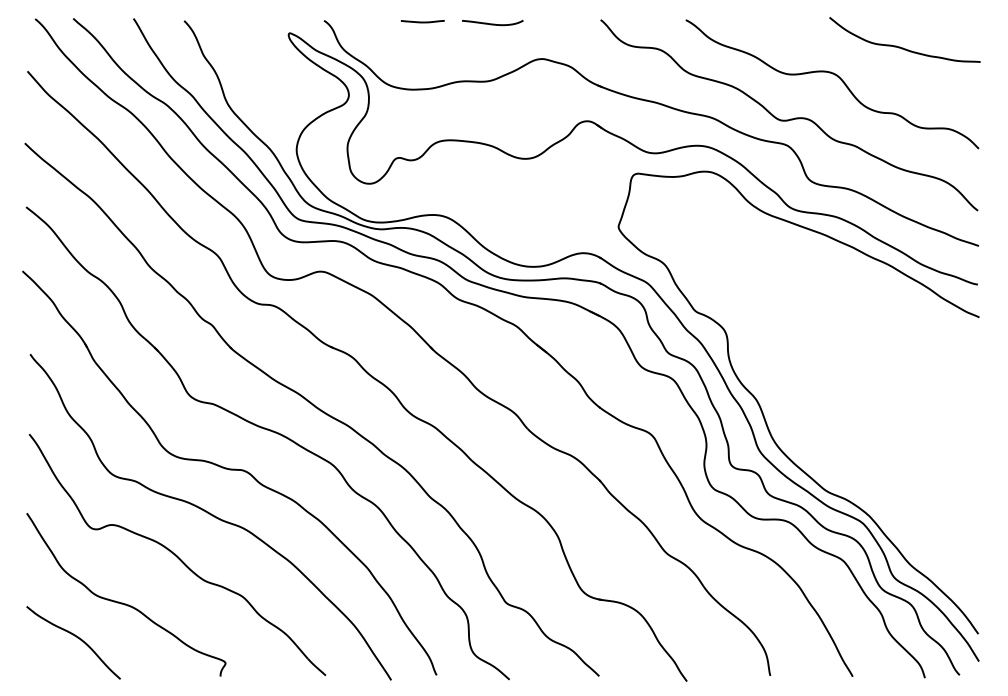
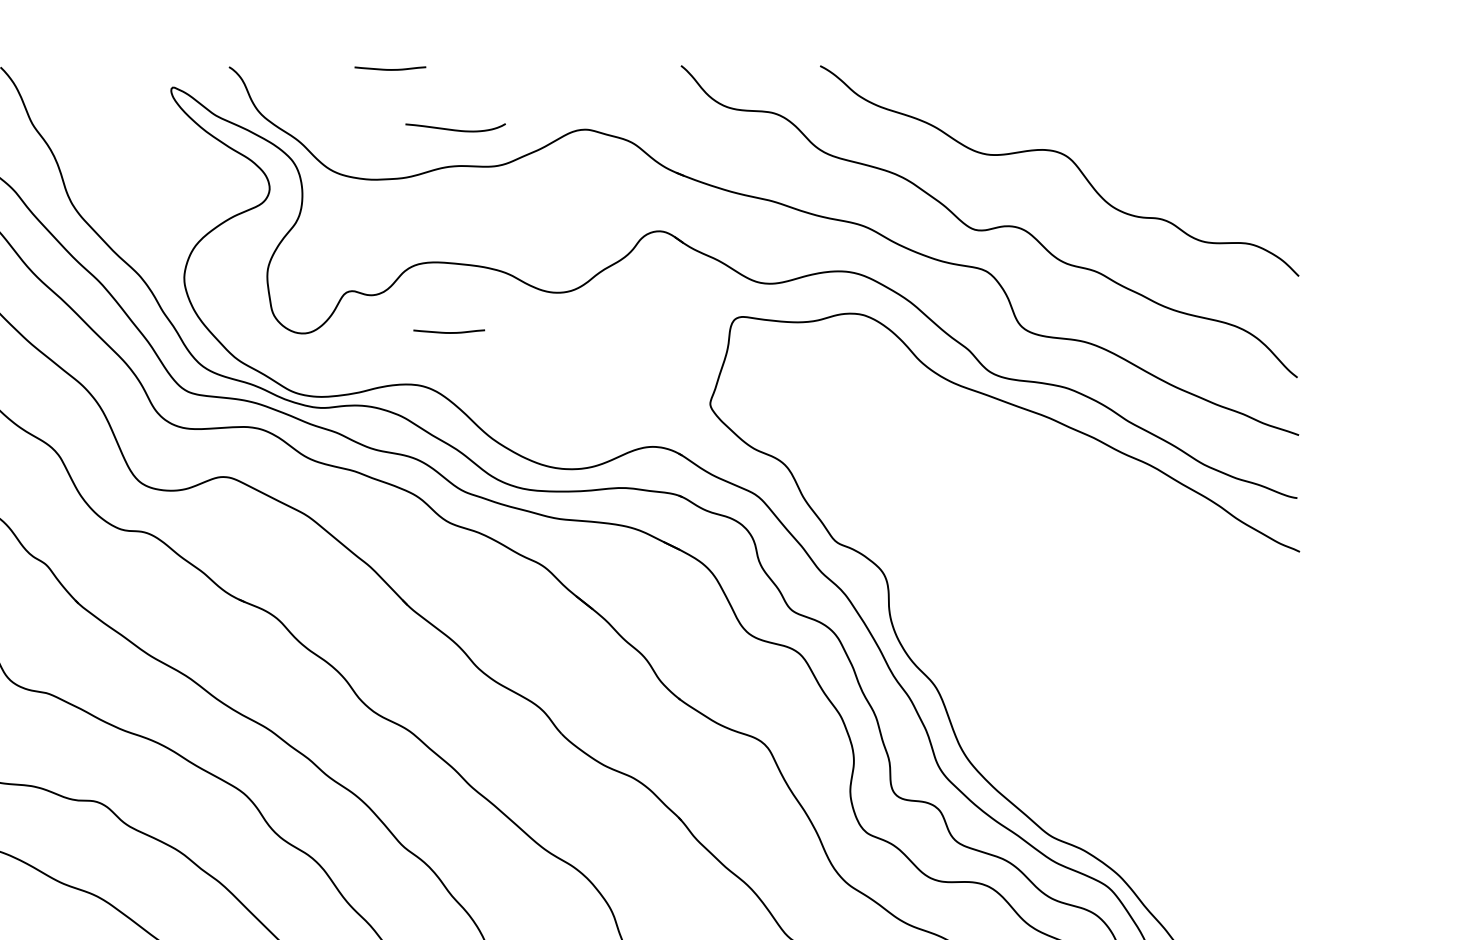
curve: (492, 23) -> (455, 128), moved
curve: (900, 46) -> (1170, 109), removed
line: (458, 182) -> (448, 331), added

